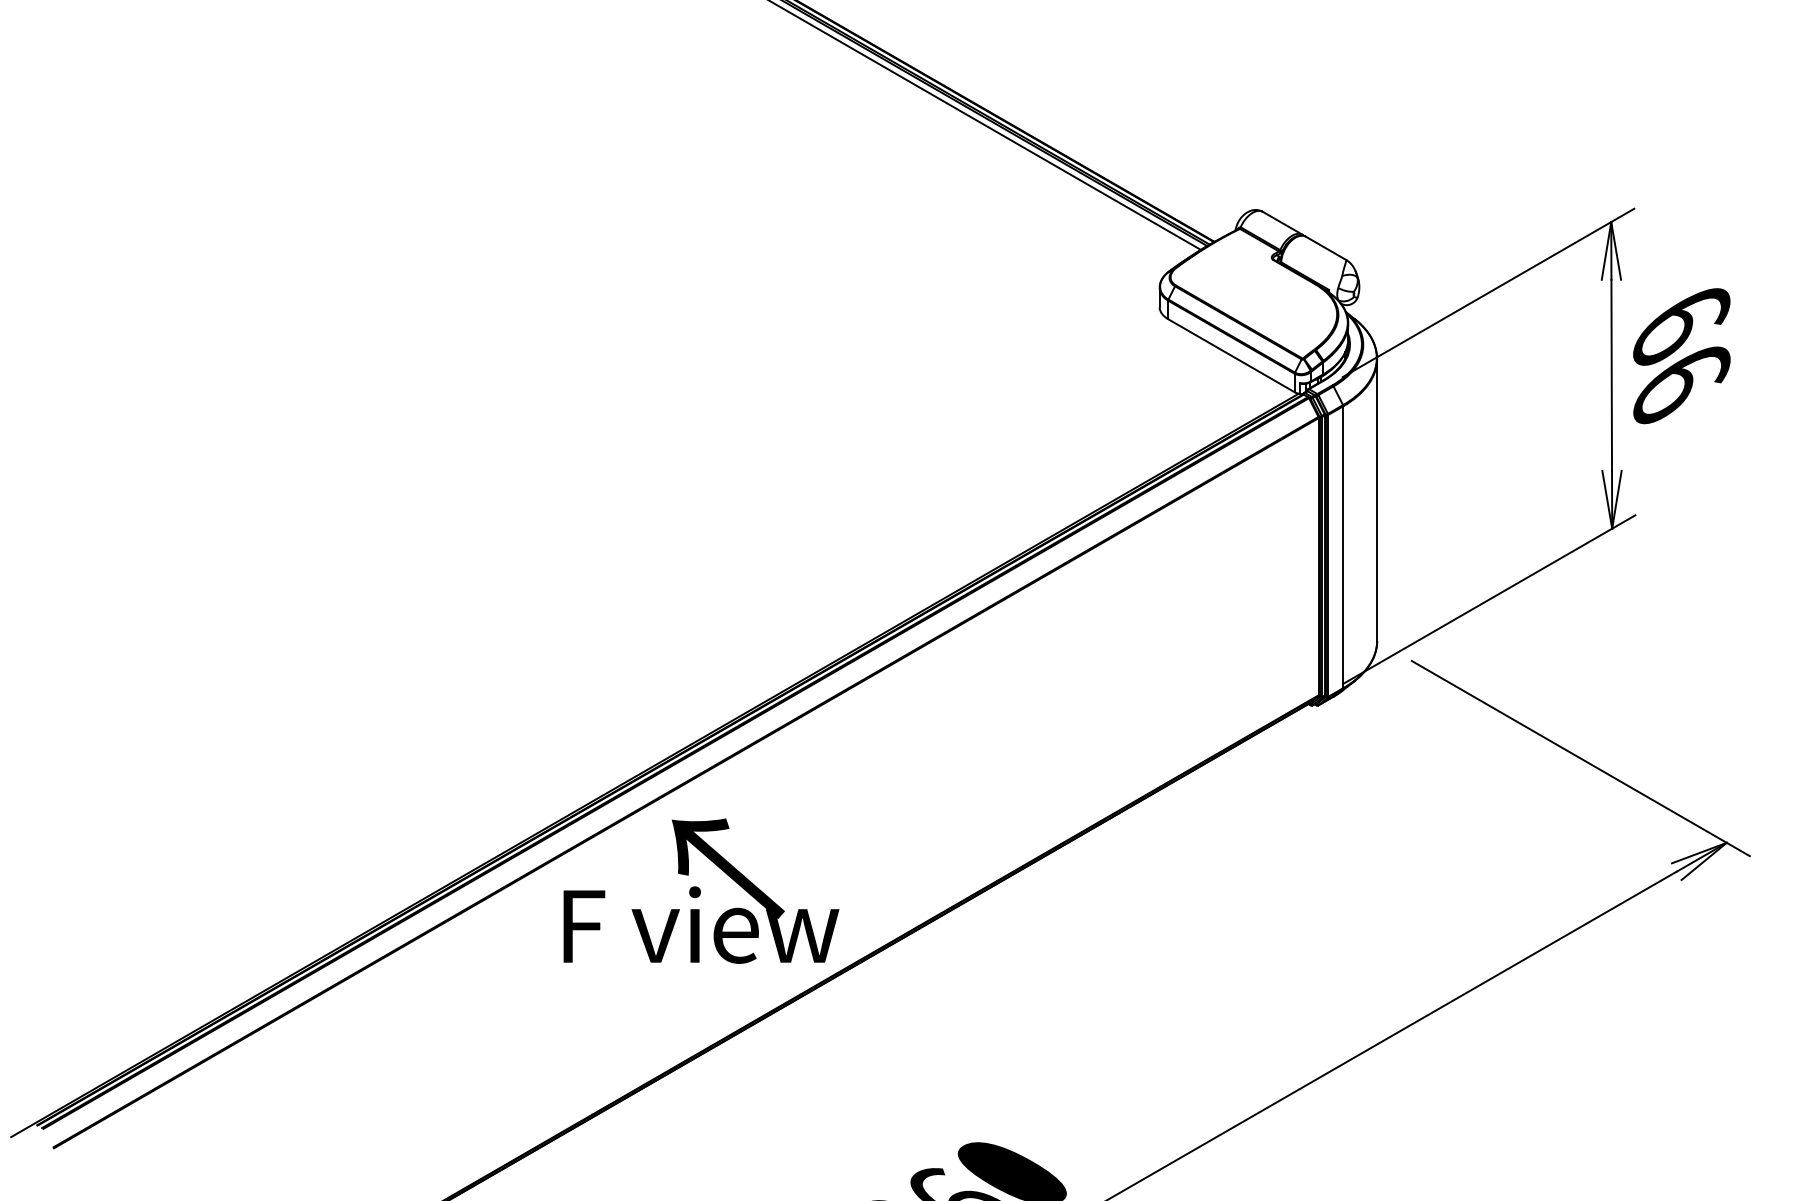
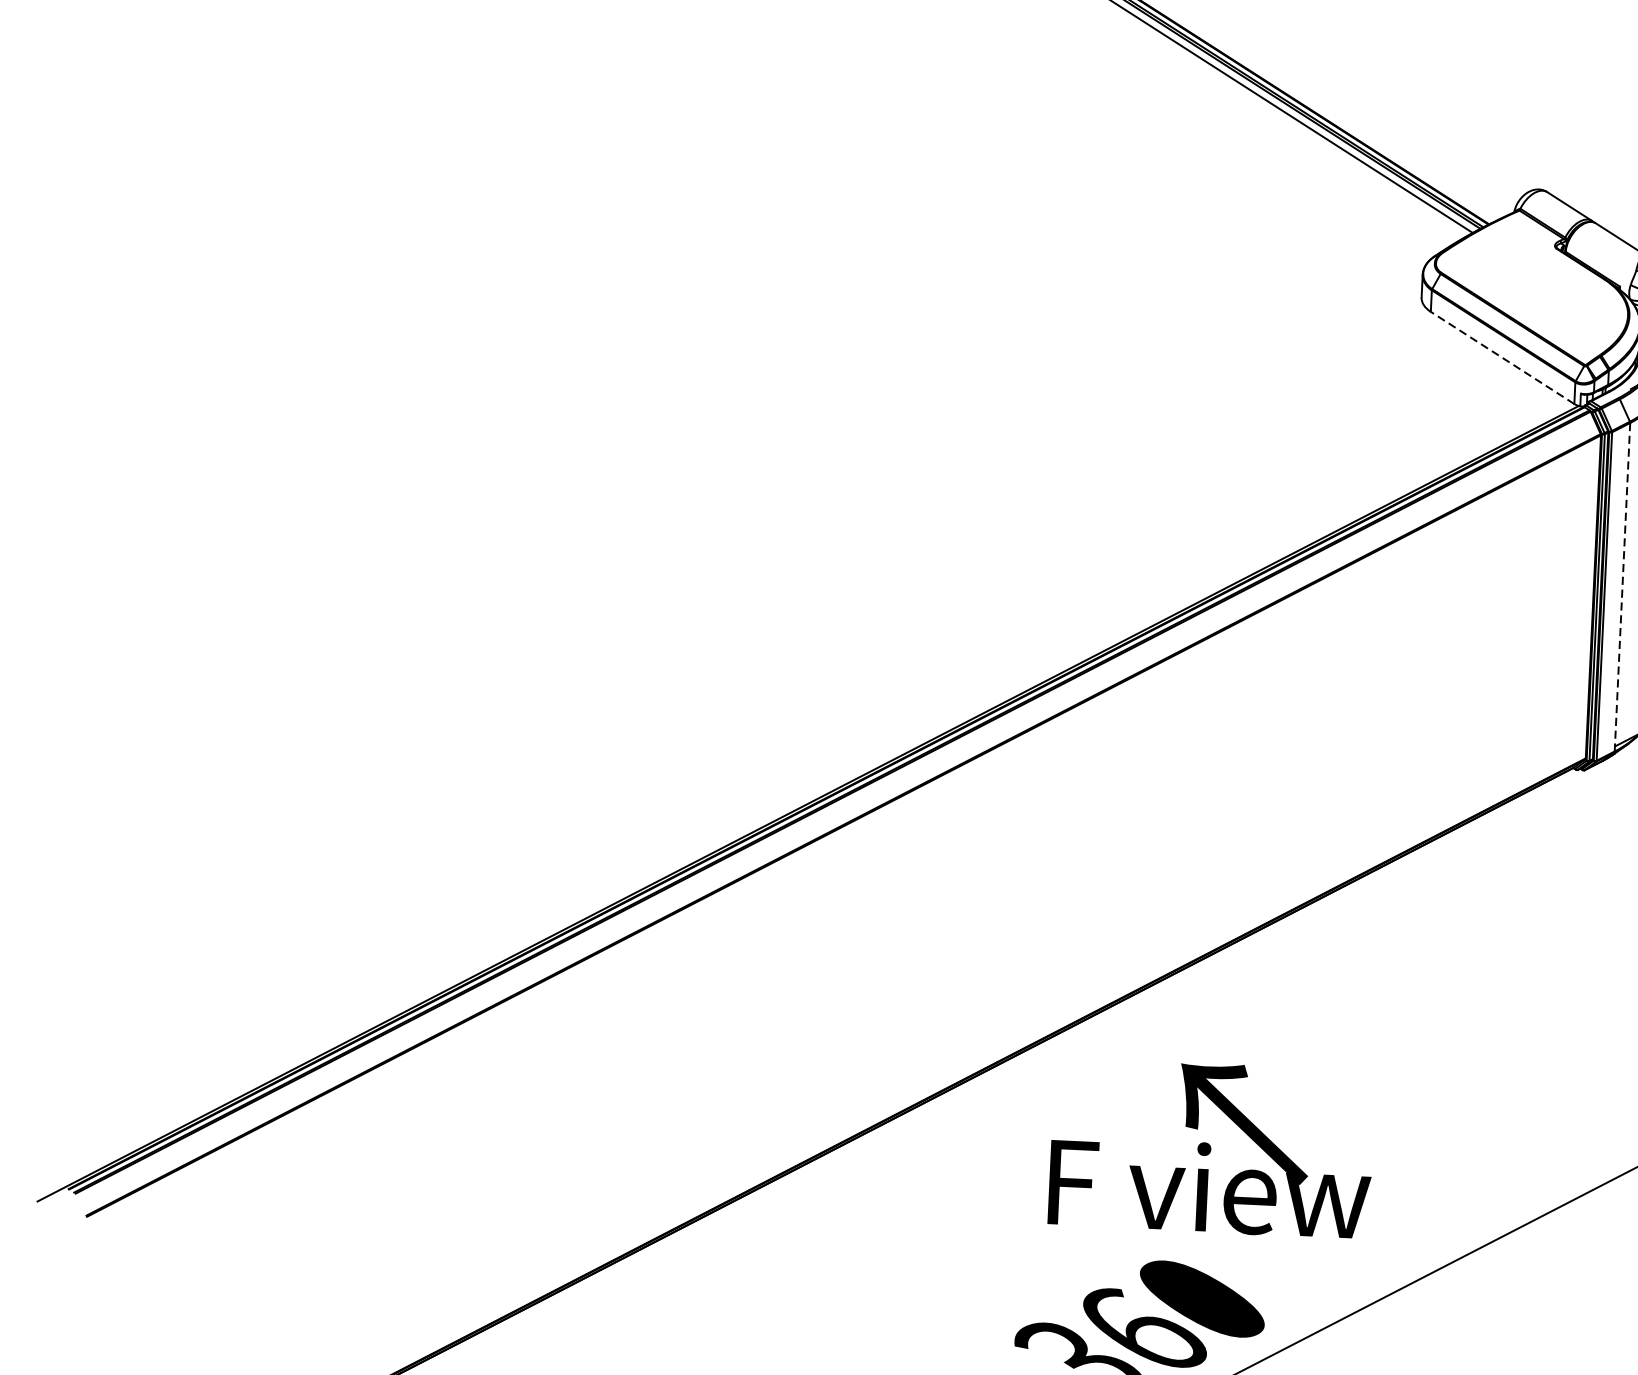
line: (1231, 355) -> (1502, 357), solid -> dashed
line: (1343, 547) -> (1622, 587), solid -> dashed
text: (701, 890) -> (1211, 1147), moved

